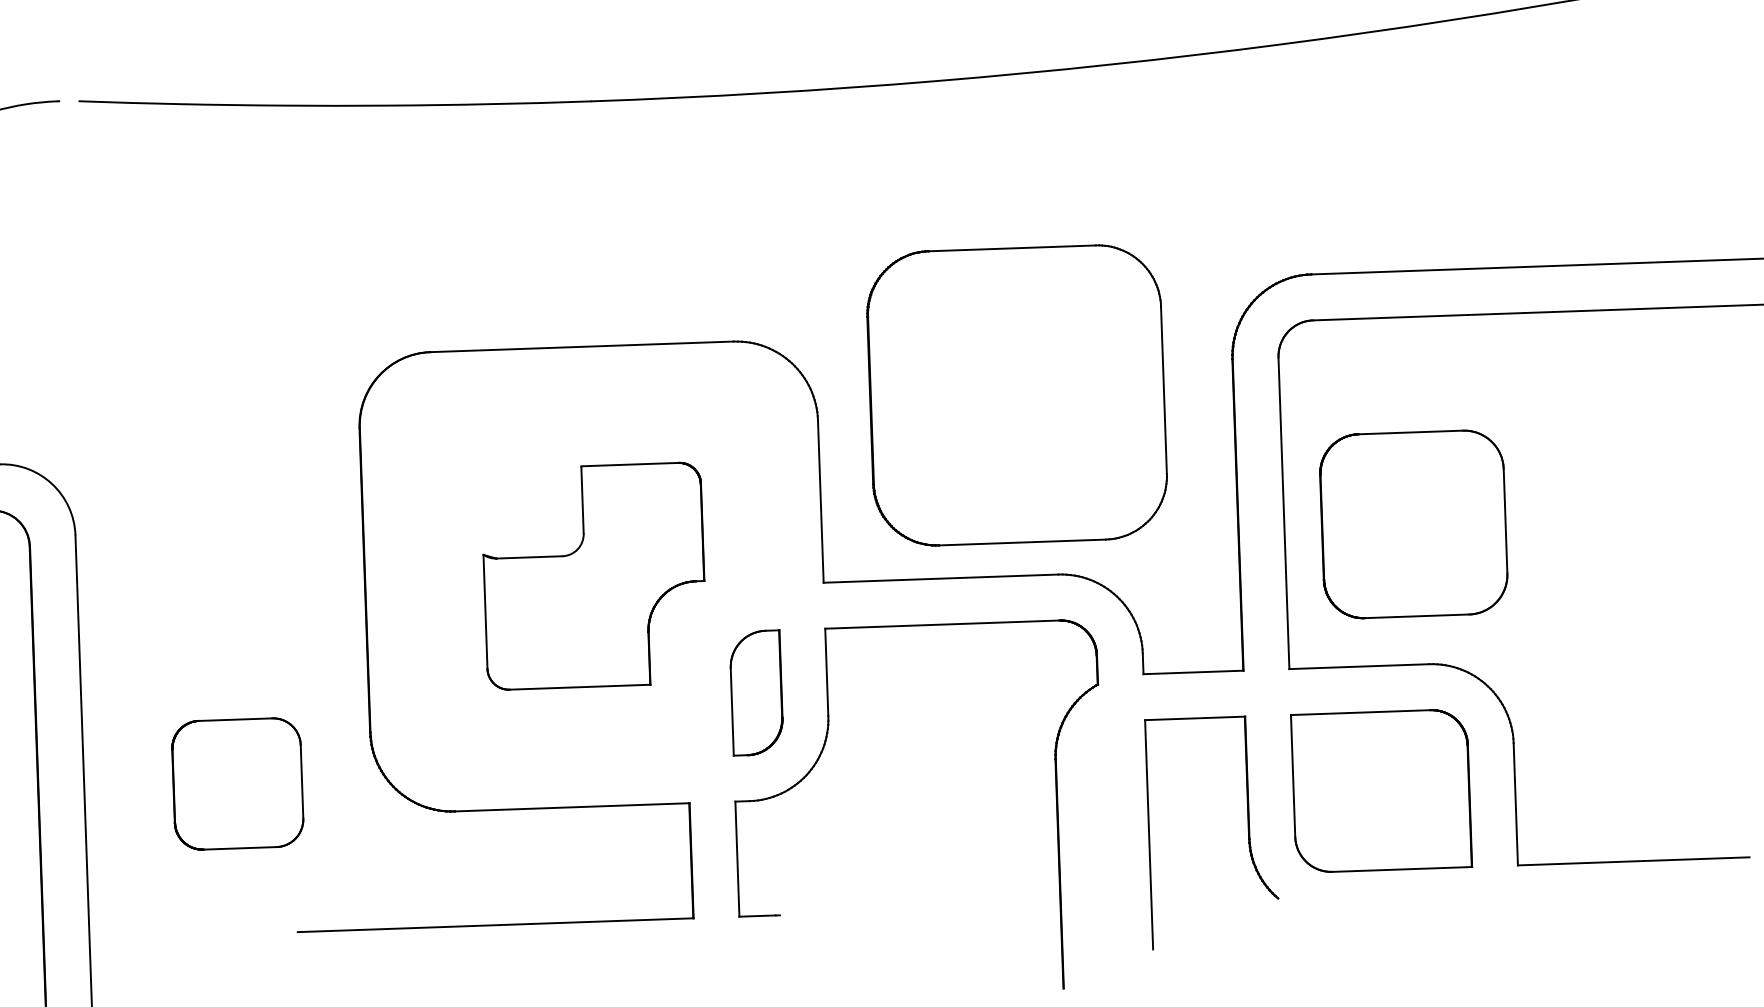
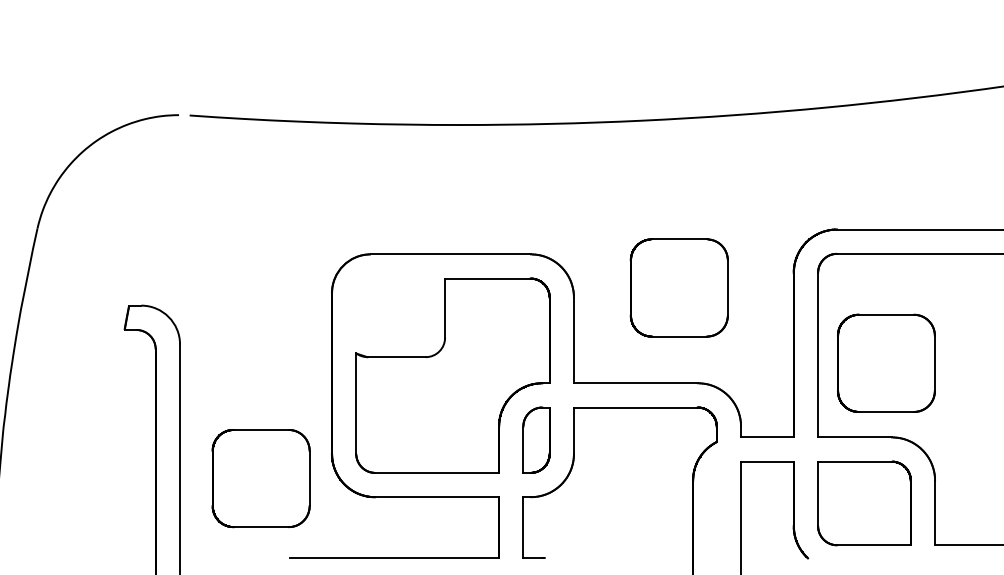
part: (1015, 394) -> (678, 287), size x0.62
part: (593, 576) -> (452, 375), size x1.67
part: (236, 783) -> (260, 478), size x1.43

